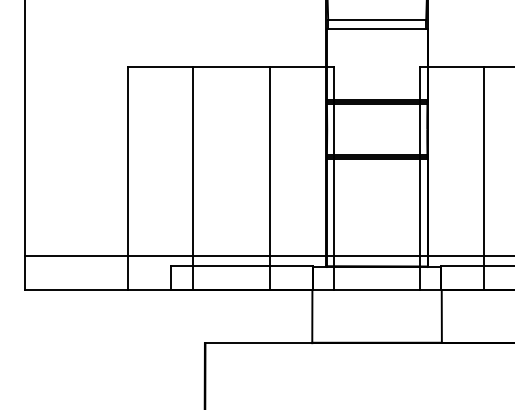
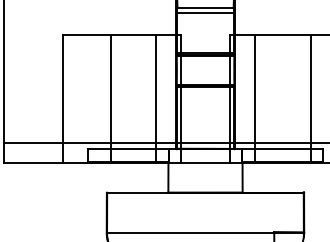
line: (192, 178) -> (110, 98), moved
line: (270, 178) -> (156, 98), moved
line: (483, 178) -> (254, 98), moved

